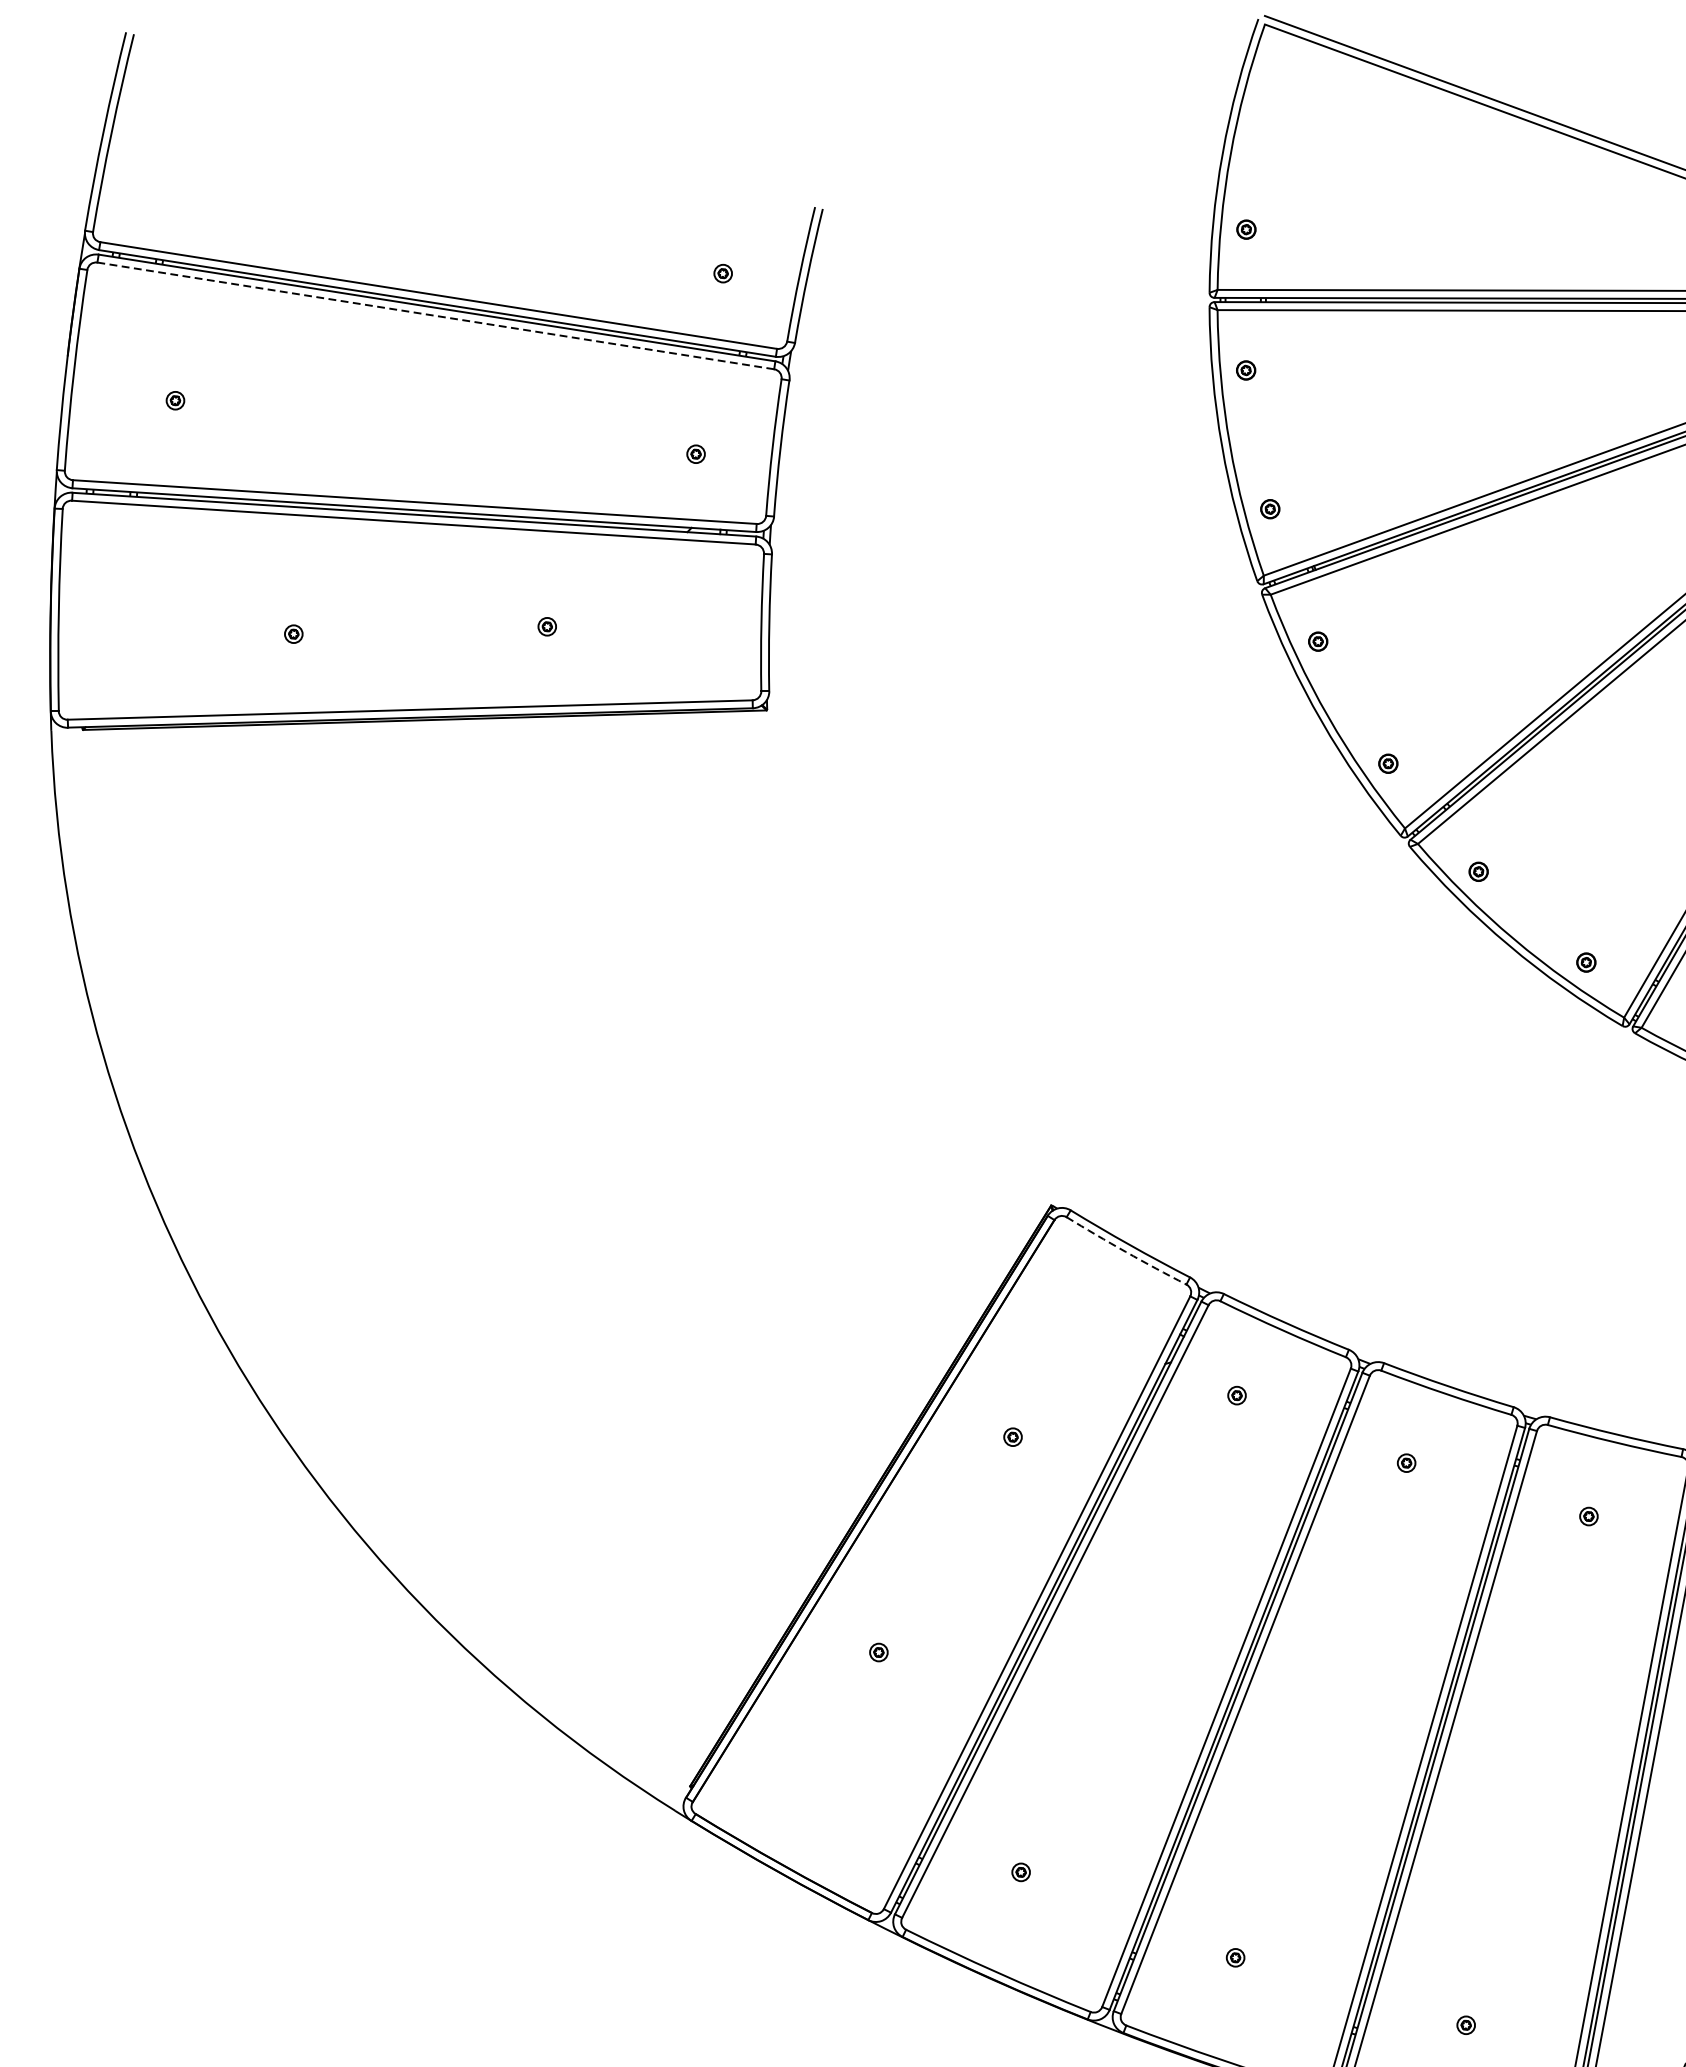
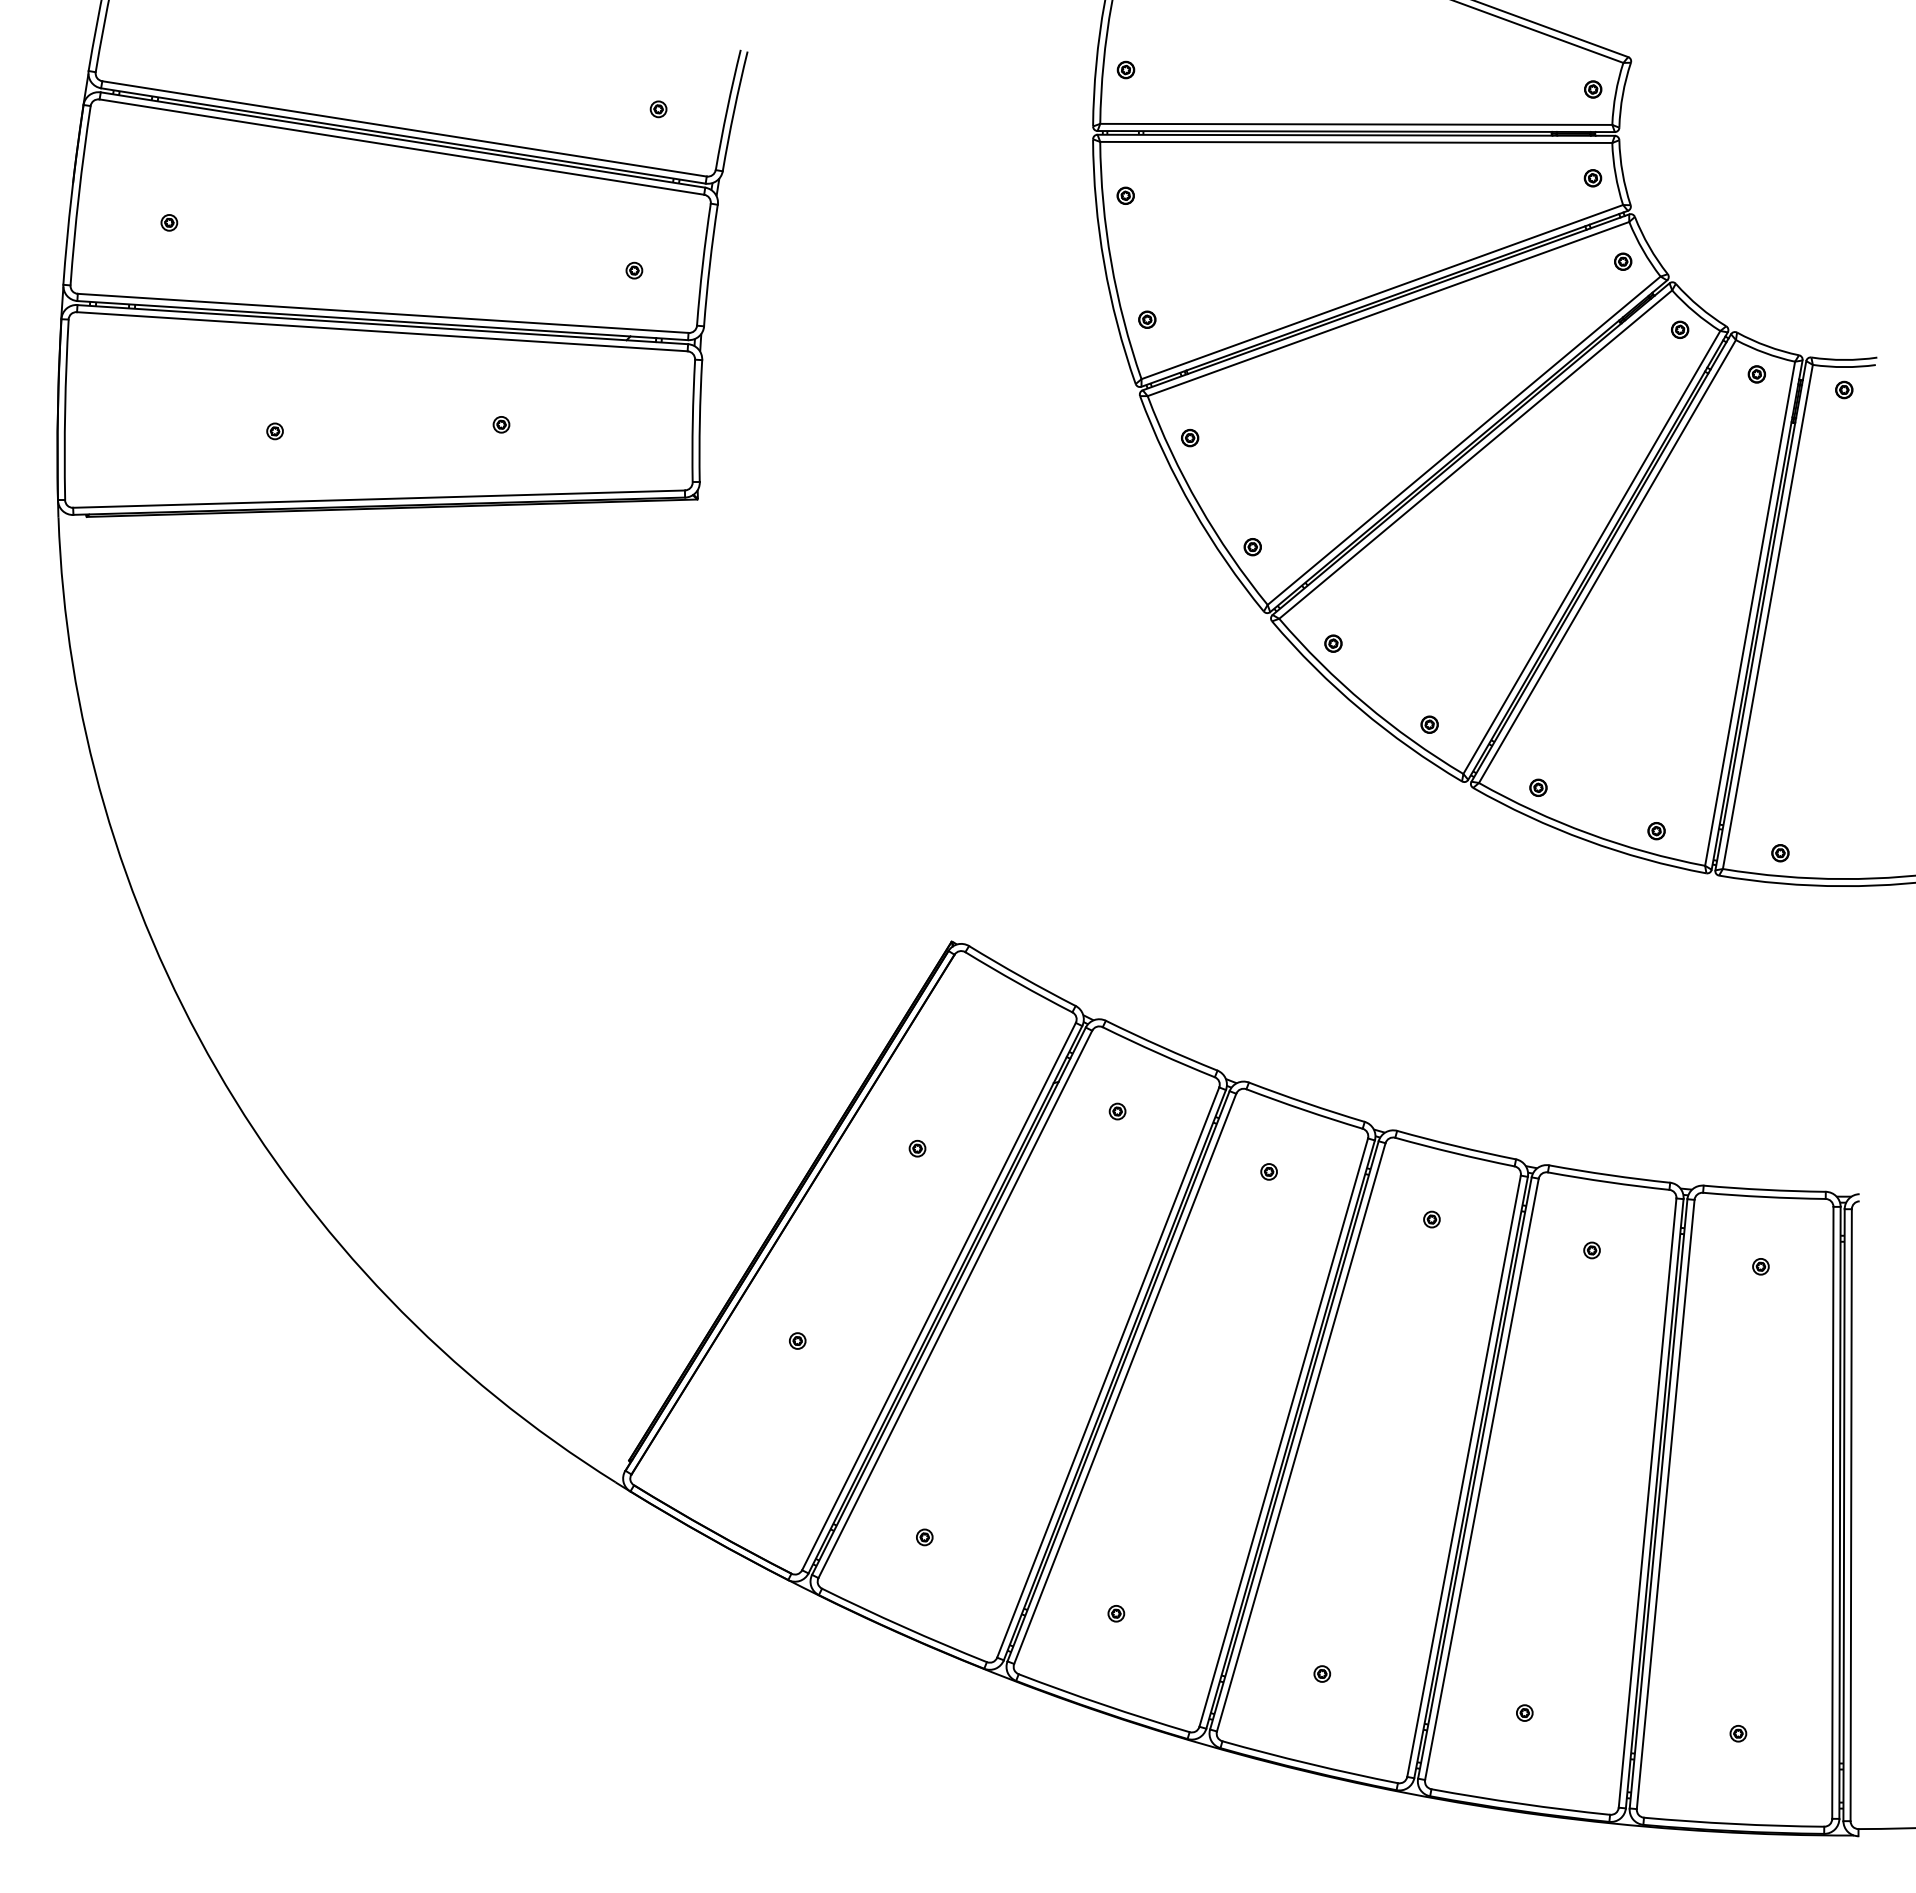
line: (436, 316) -> (402, 147), dashed -> solid
arc: (1126, 1252) -> (1018, 983), dashed -> solid

